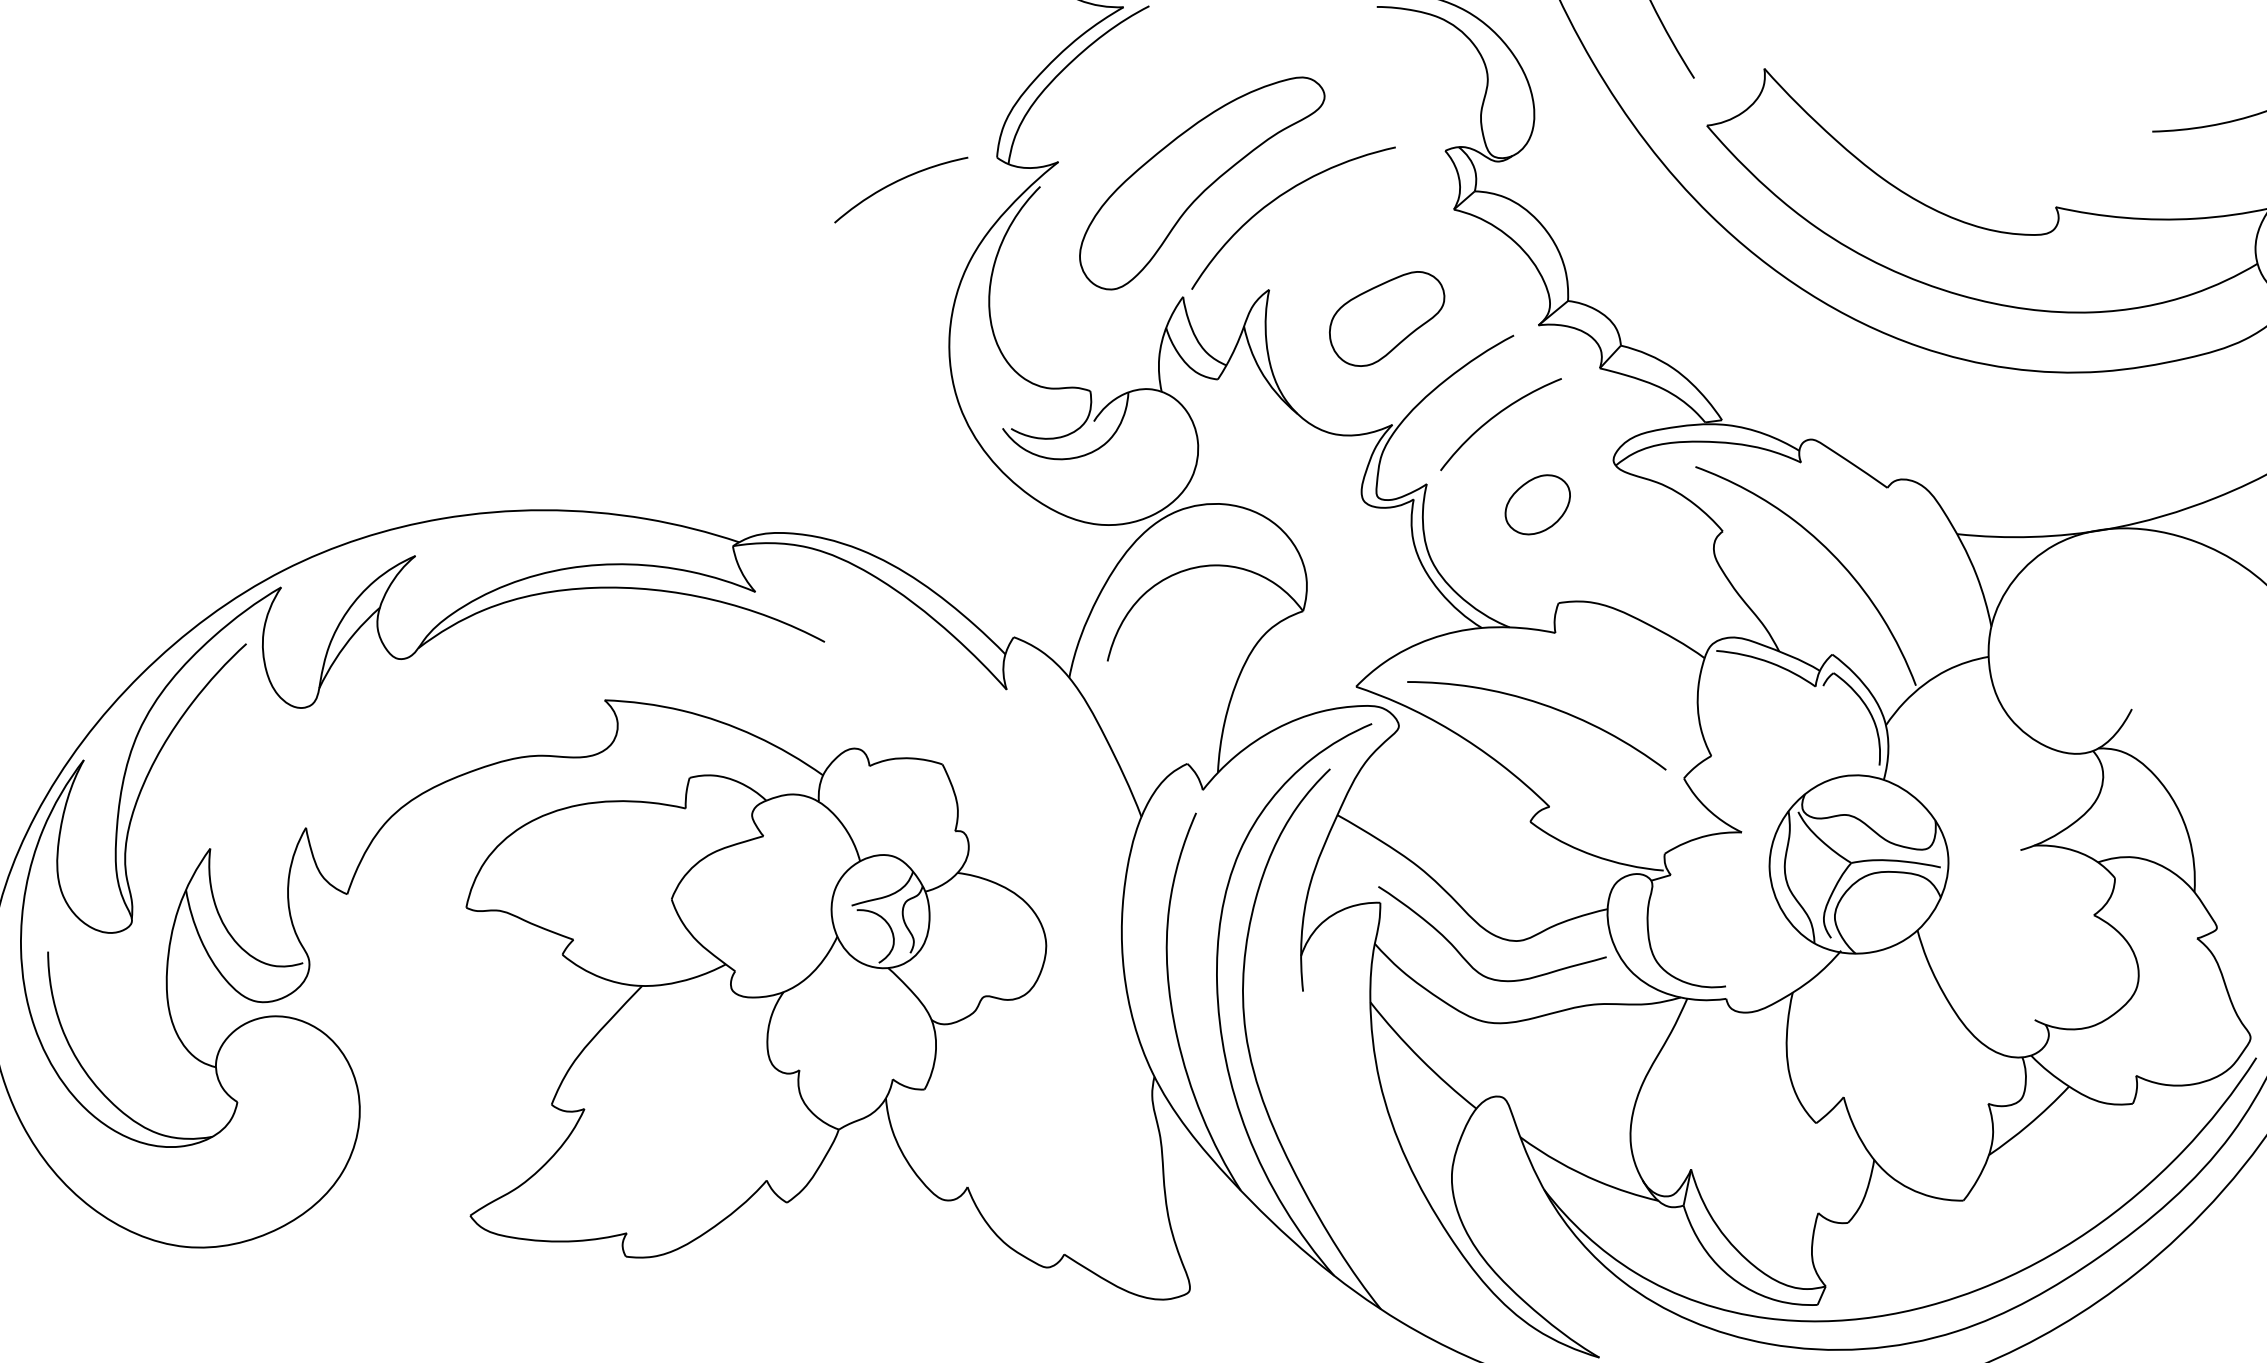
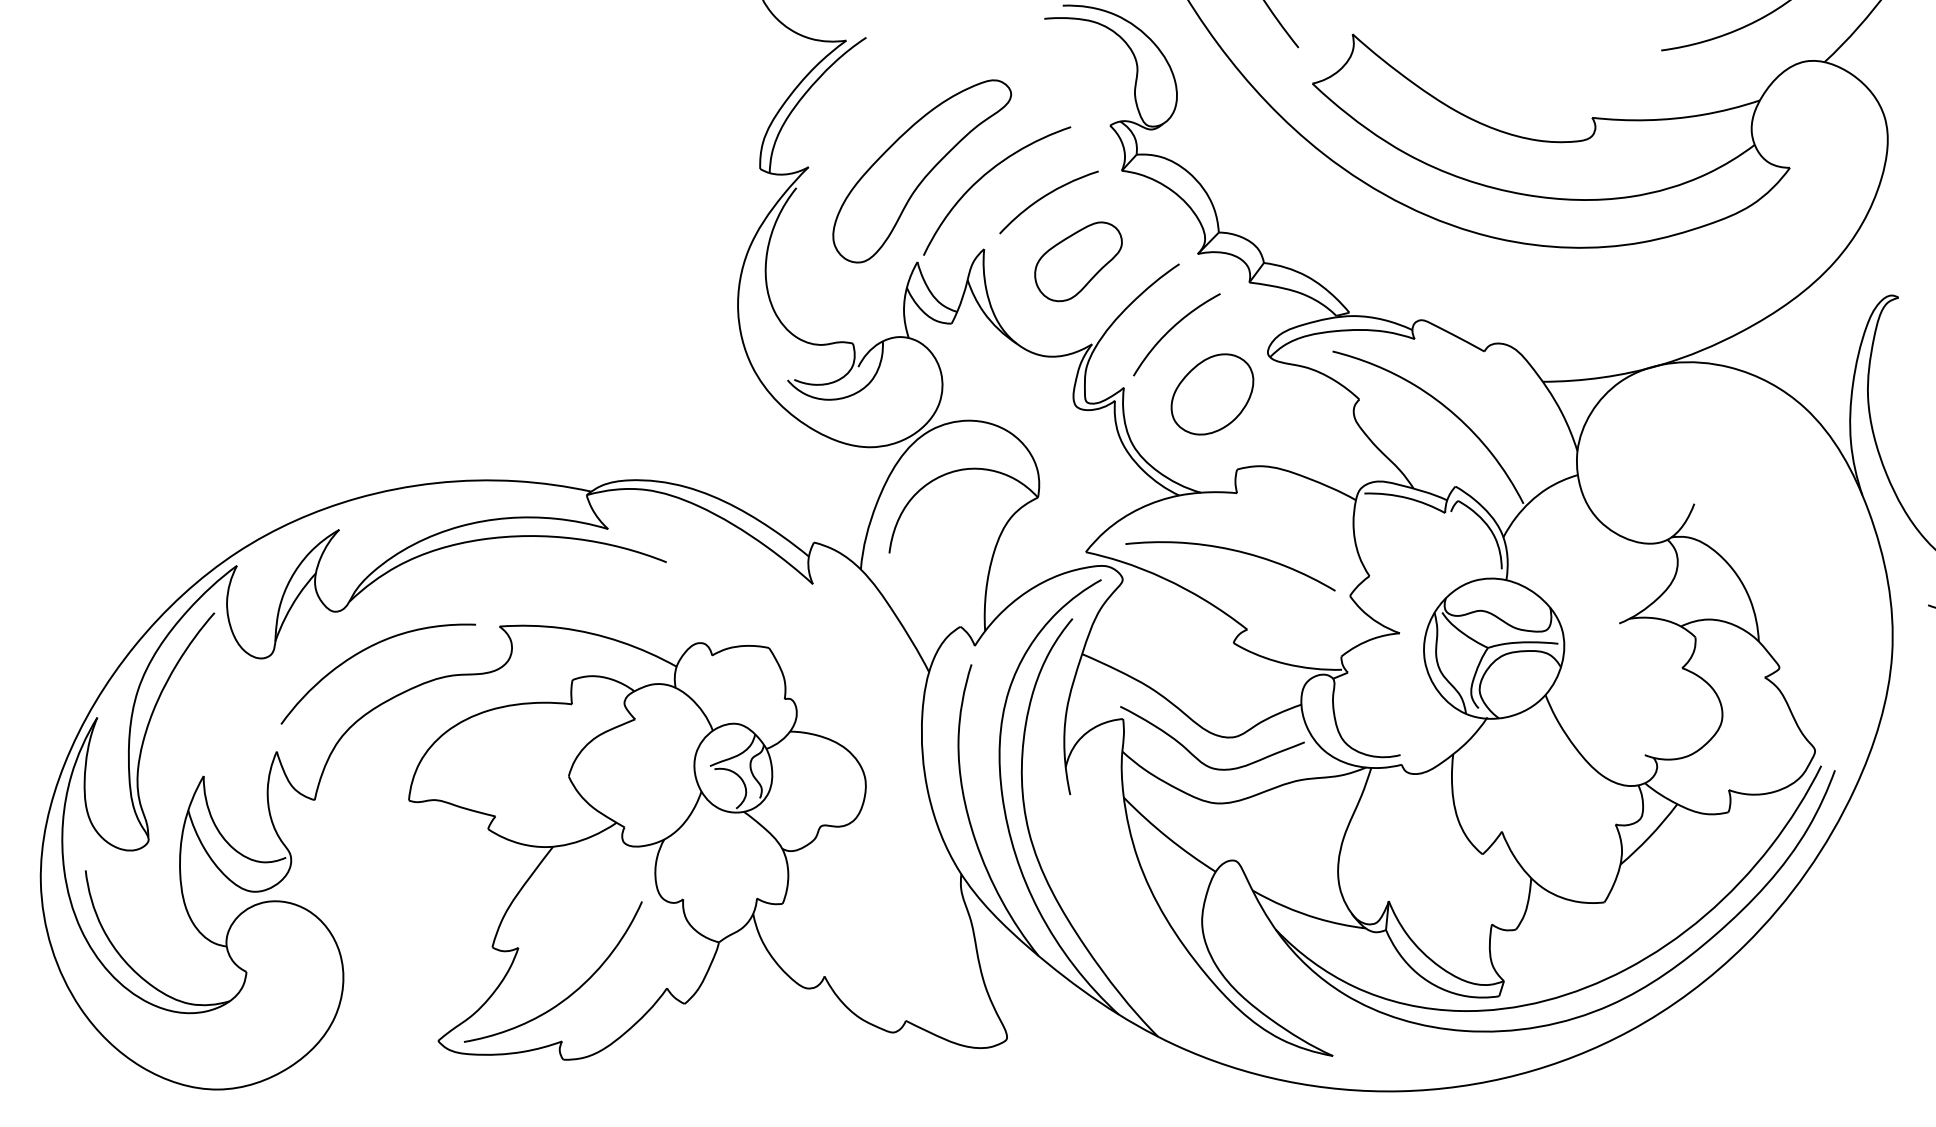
curve: (898, 182) -> (1046, 196), moved
part: (1537, 504) -> (1212, 394), size x1.67
curve: (432, 712) -> (365, 650), added
curve: (641, 1176) -> (568, 995), added

